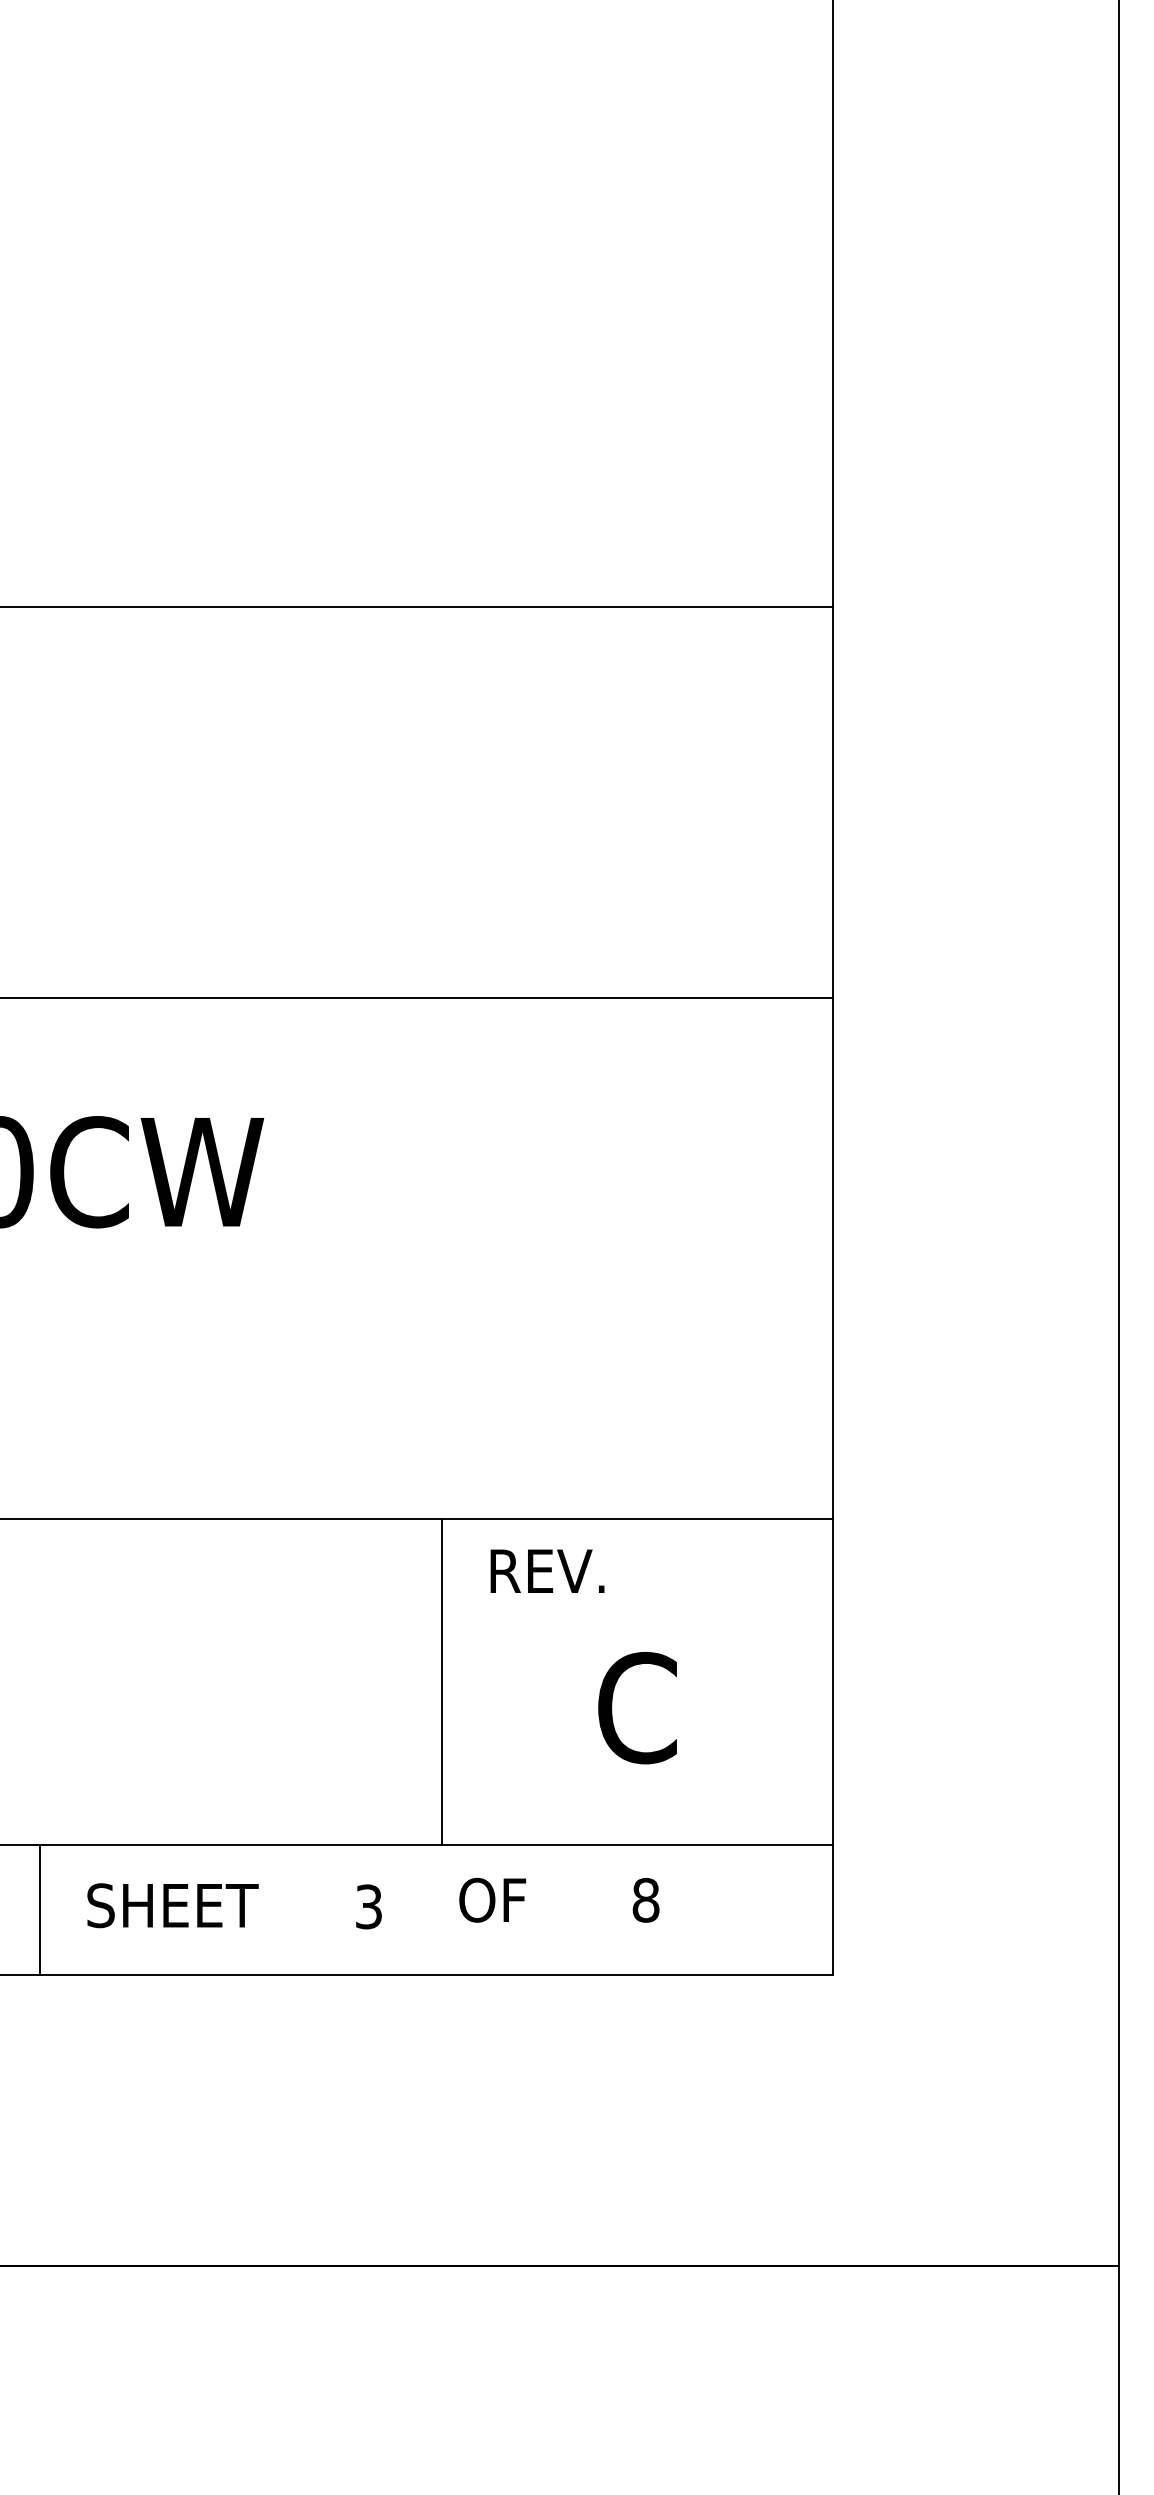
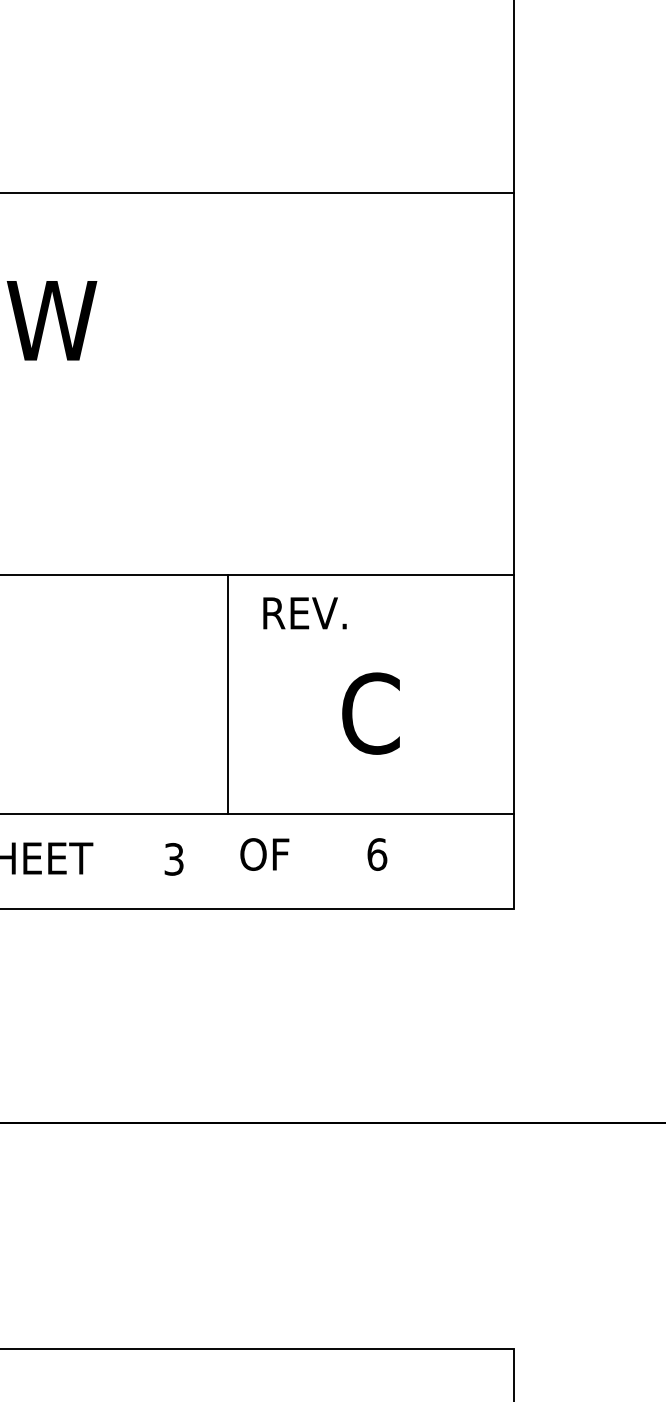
text: (645, 1899) -> (376, 853), 8 -> 6

